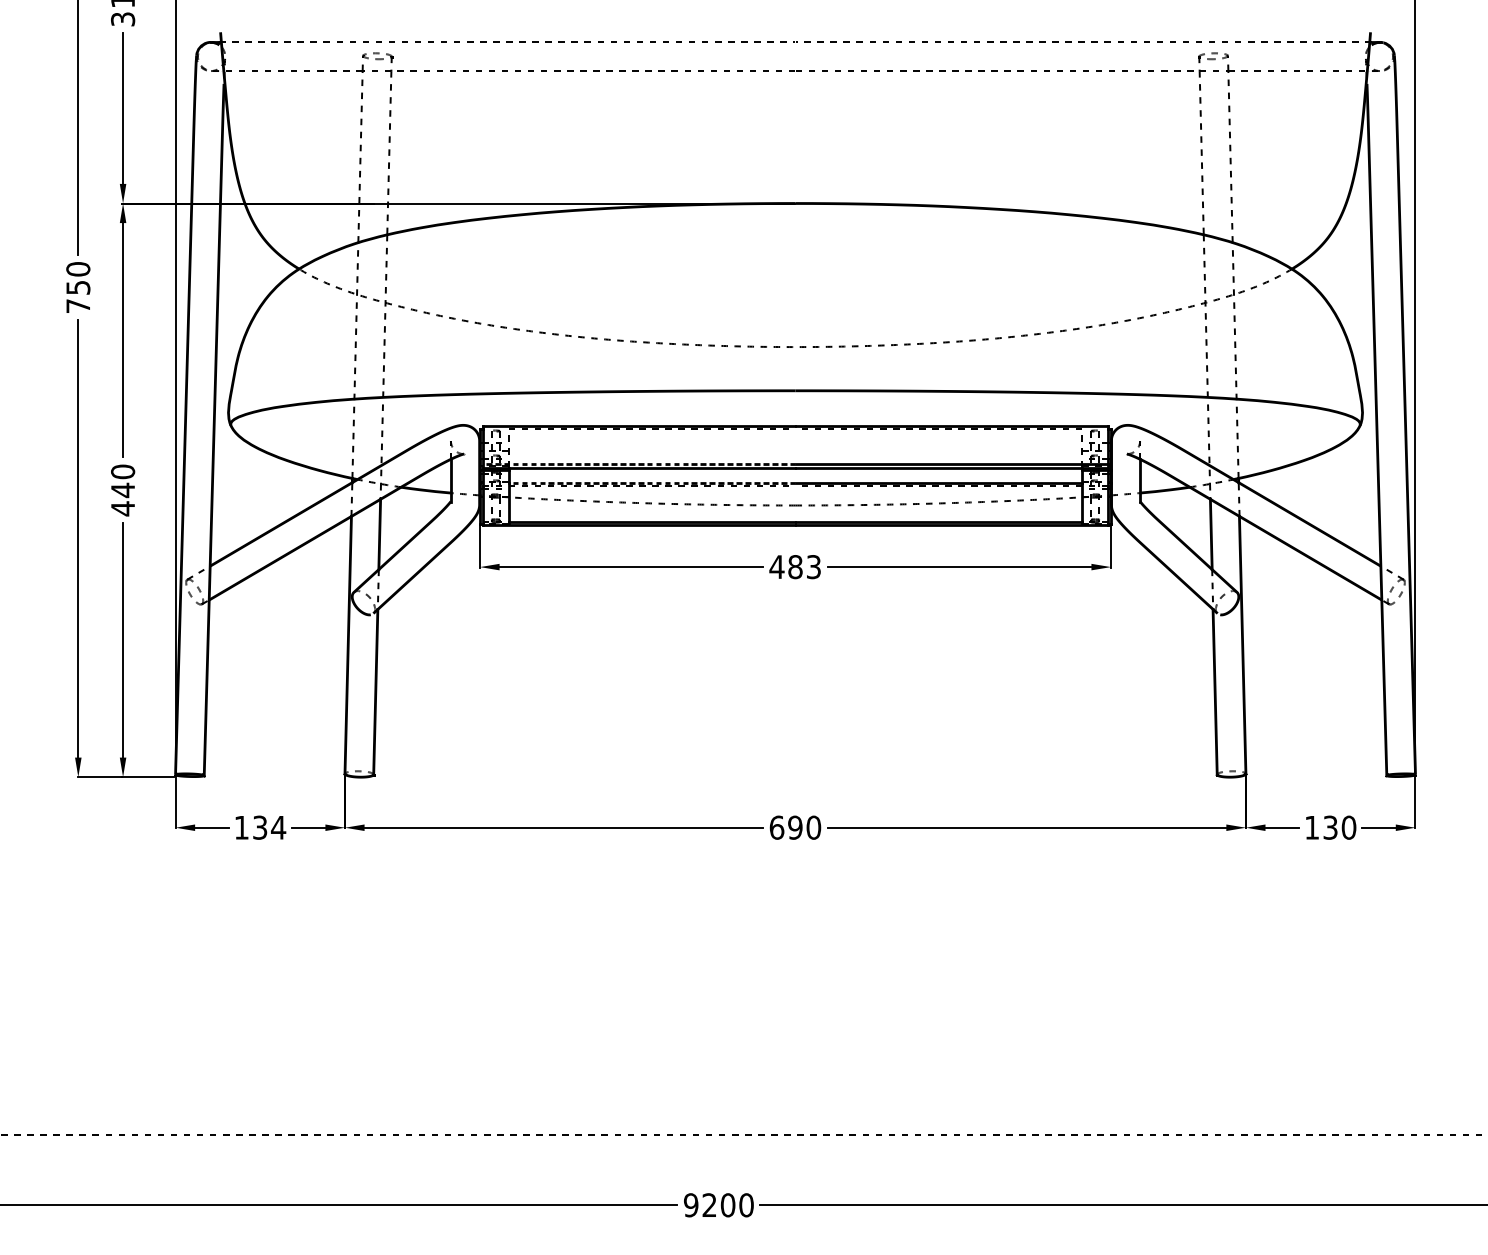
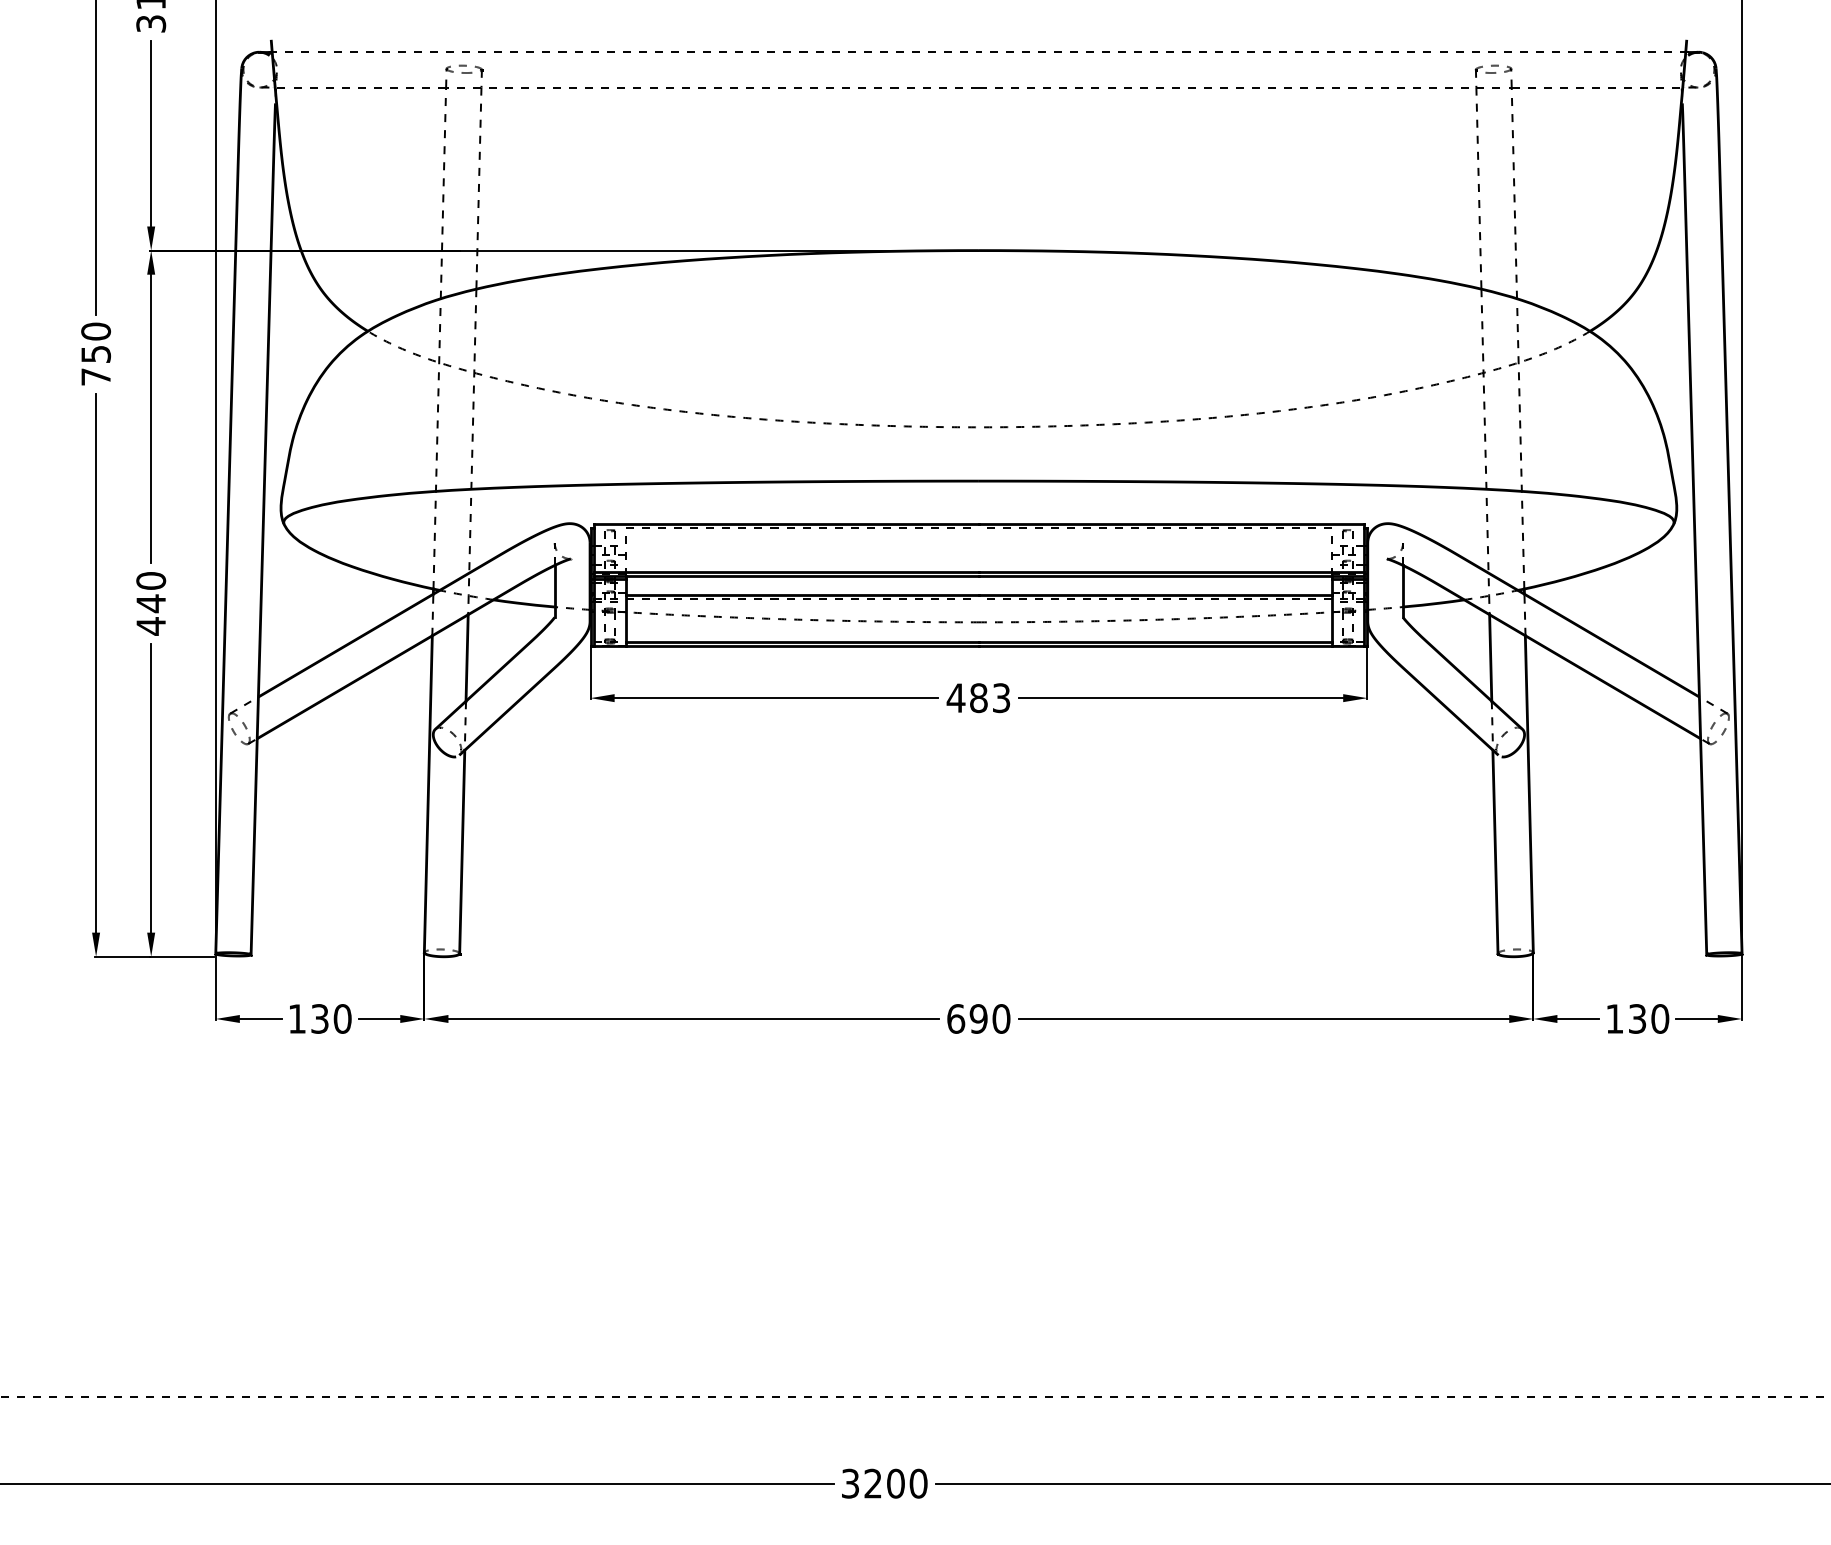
line: (639, 464) -> (786, 571), dashed -> solid
line: (651, 482) -> (801, 594), dashed -> solid
text: (278, 827) -> (342, 1018), 134 -> 130
text: (691, 1205) -> (850, 1483), 9200 -> 3200

